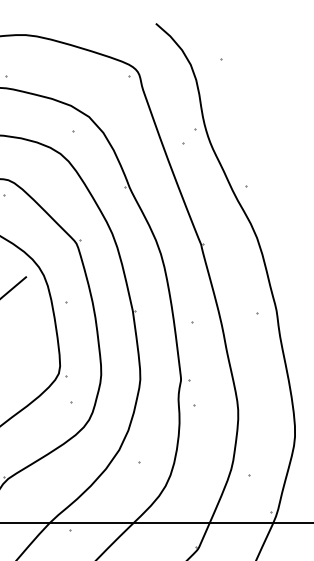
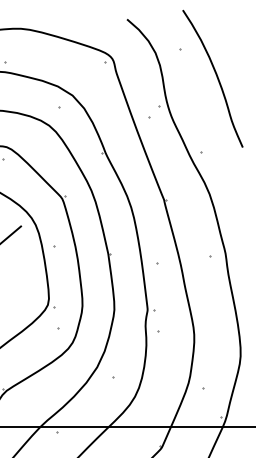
curve: (265, 94) -> (216, 77), added

